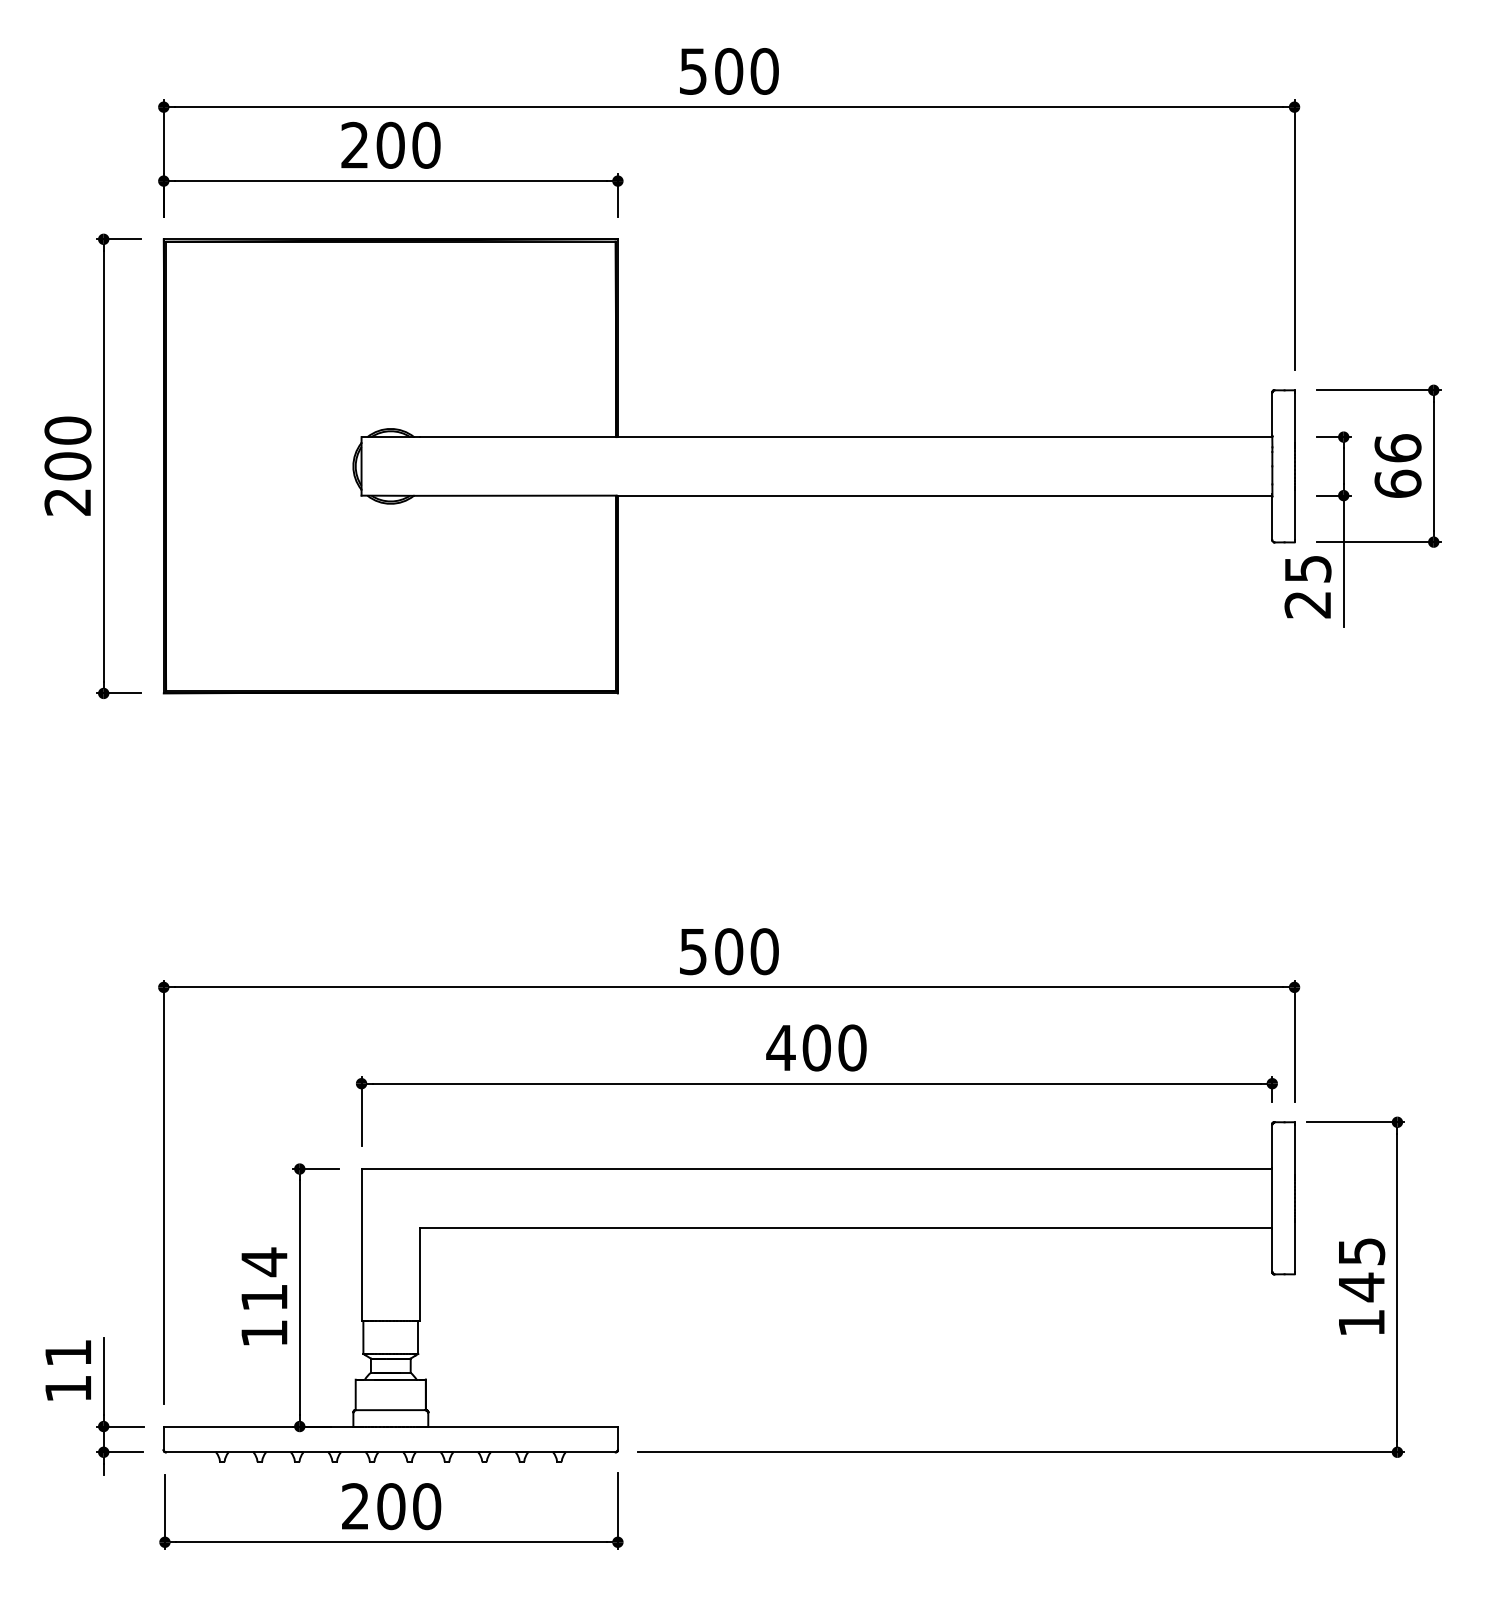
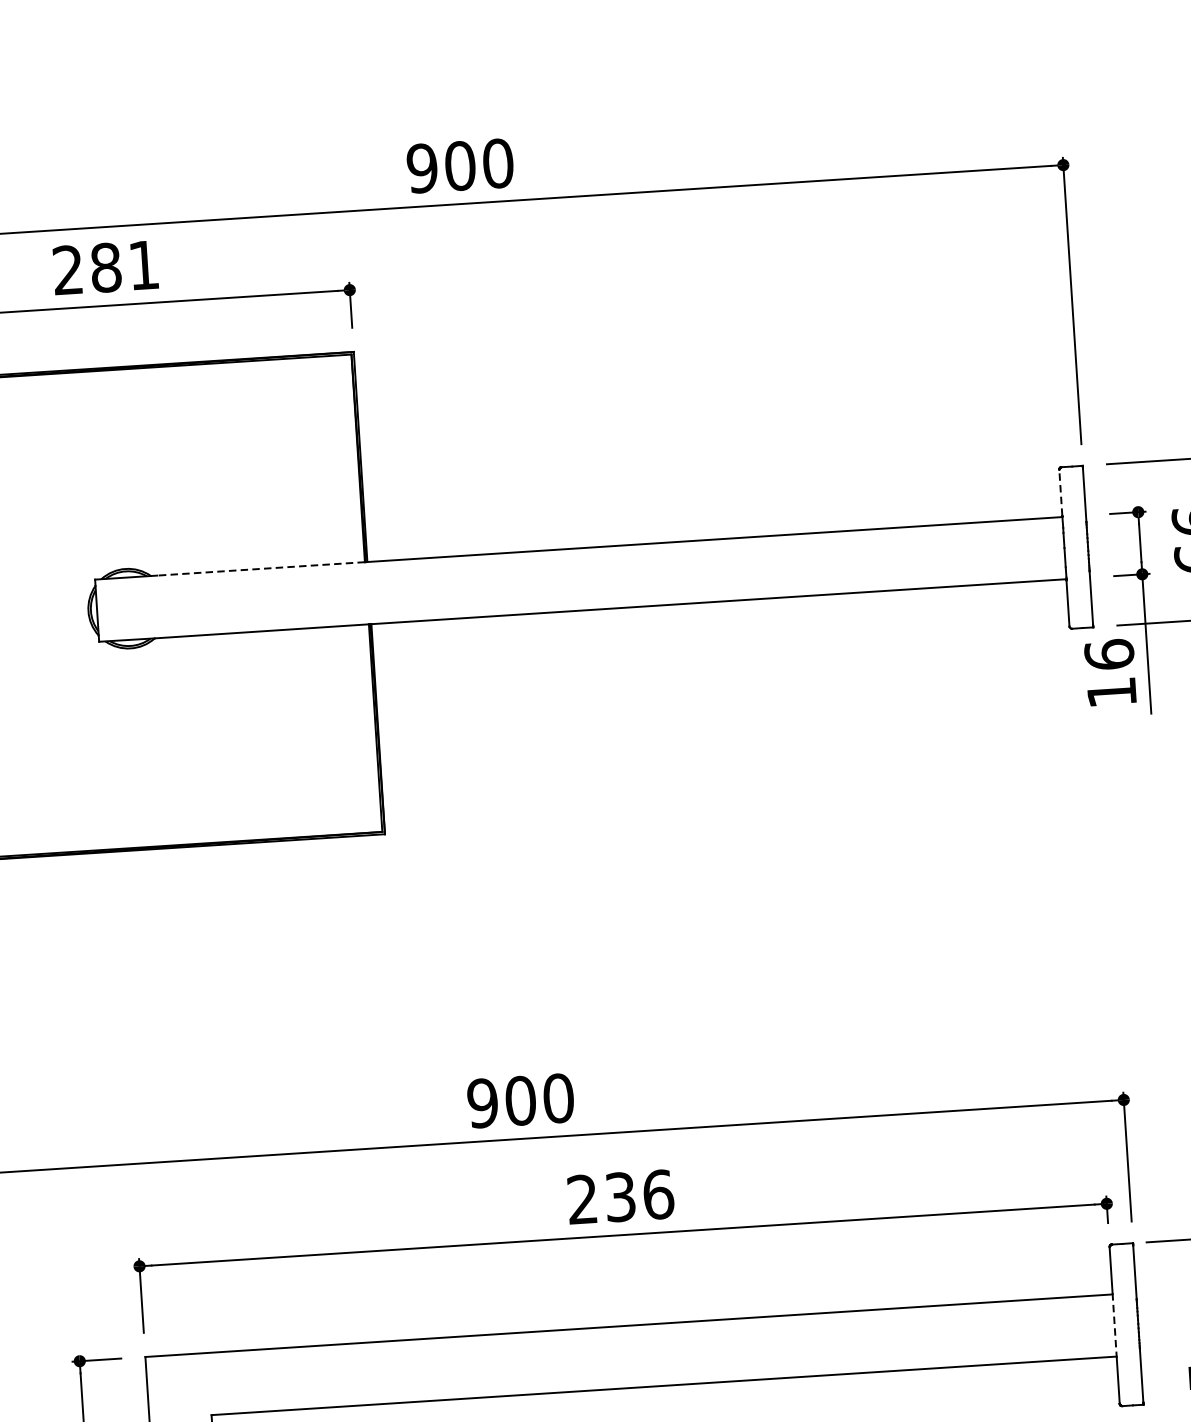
text: (693, 71) -> (422, 168), 500 -> 900
text: (408, 144) -> (124, 265), 200 -> 281
line: (1272, 414) -> (1061, 493), solid -> dashed
line: (517, 437) -> (260, 569), solid -> dashed
text: (1307, 586) -> (1110, 673), 25 -> 16
text: (693, 951) -> (483, 1103), 500 -> 900
text: (816, 1047) -> (620, 1196), 400 -> 236
line: (1272, 1198) -> (1114, 1325), solid -> dashed

